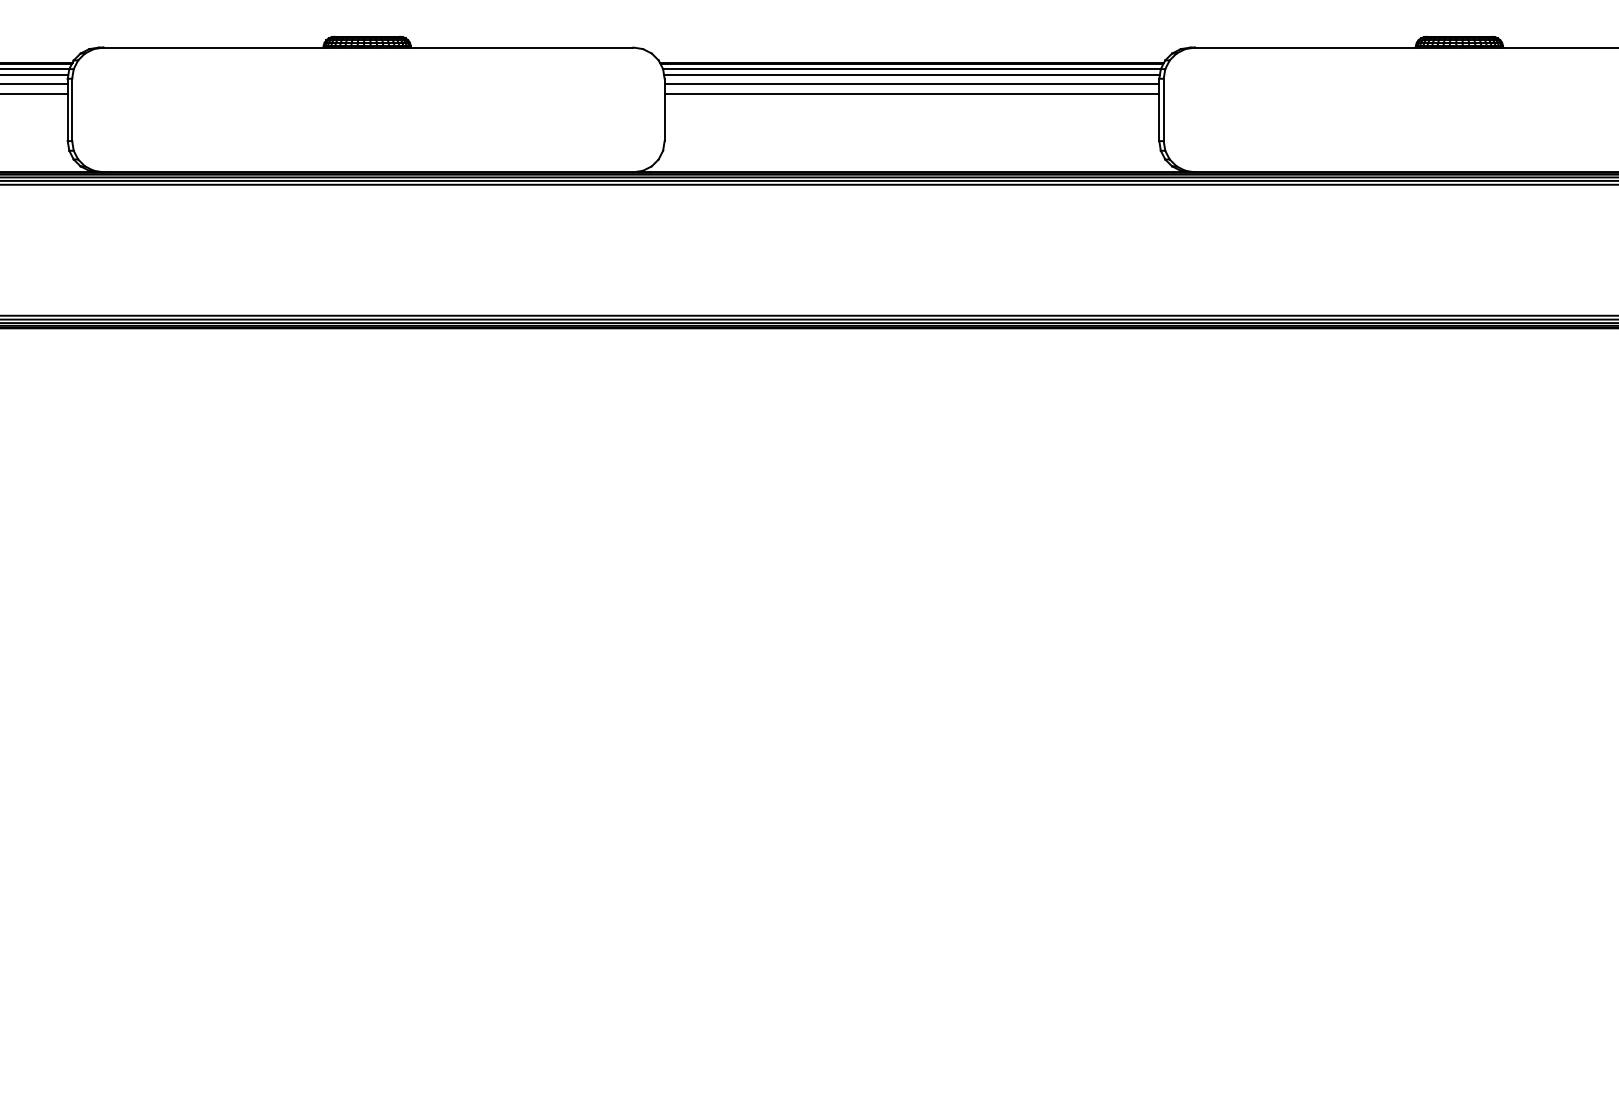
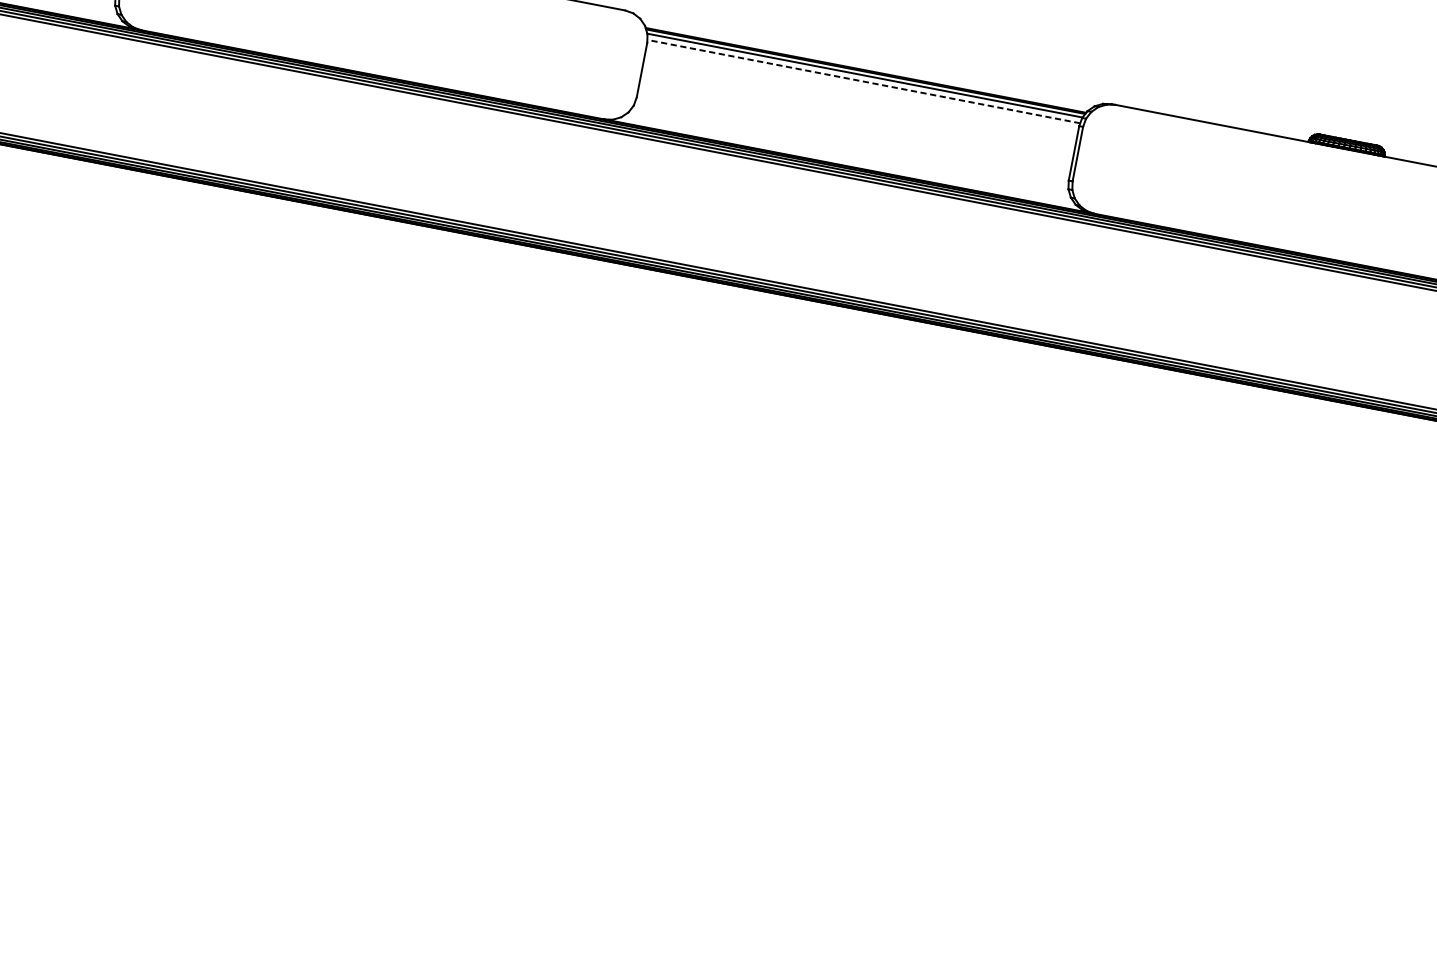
line: (911, 75) -> (863, 81), solid -> dashed
line: (911, 84) -> (861, 89), removed
line: (911, 93) -> (860, 97), removed

